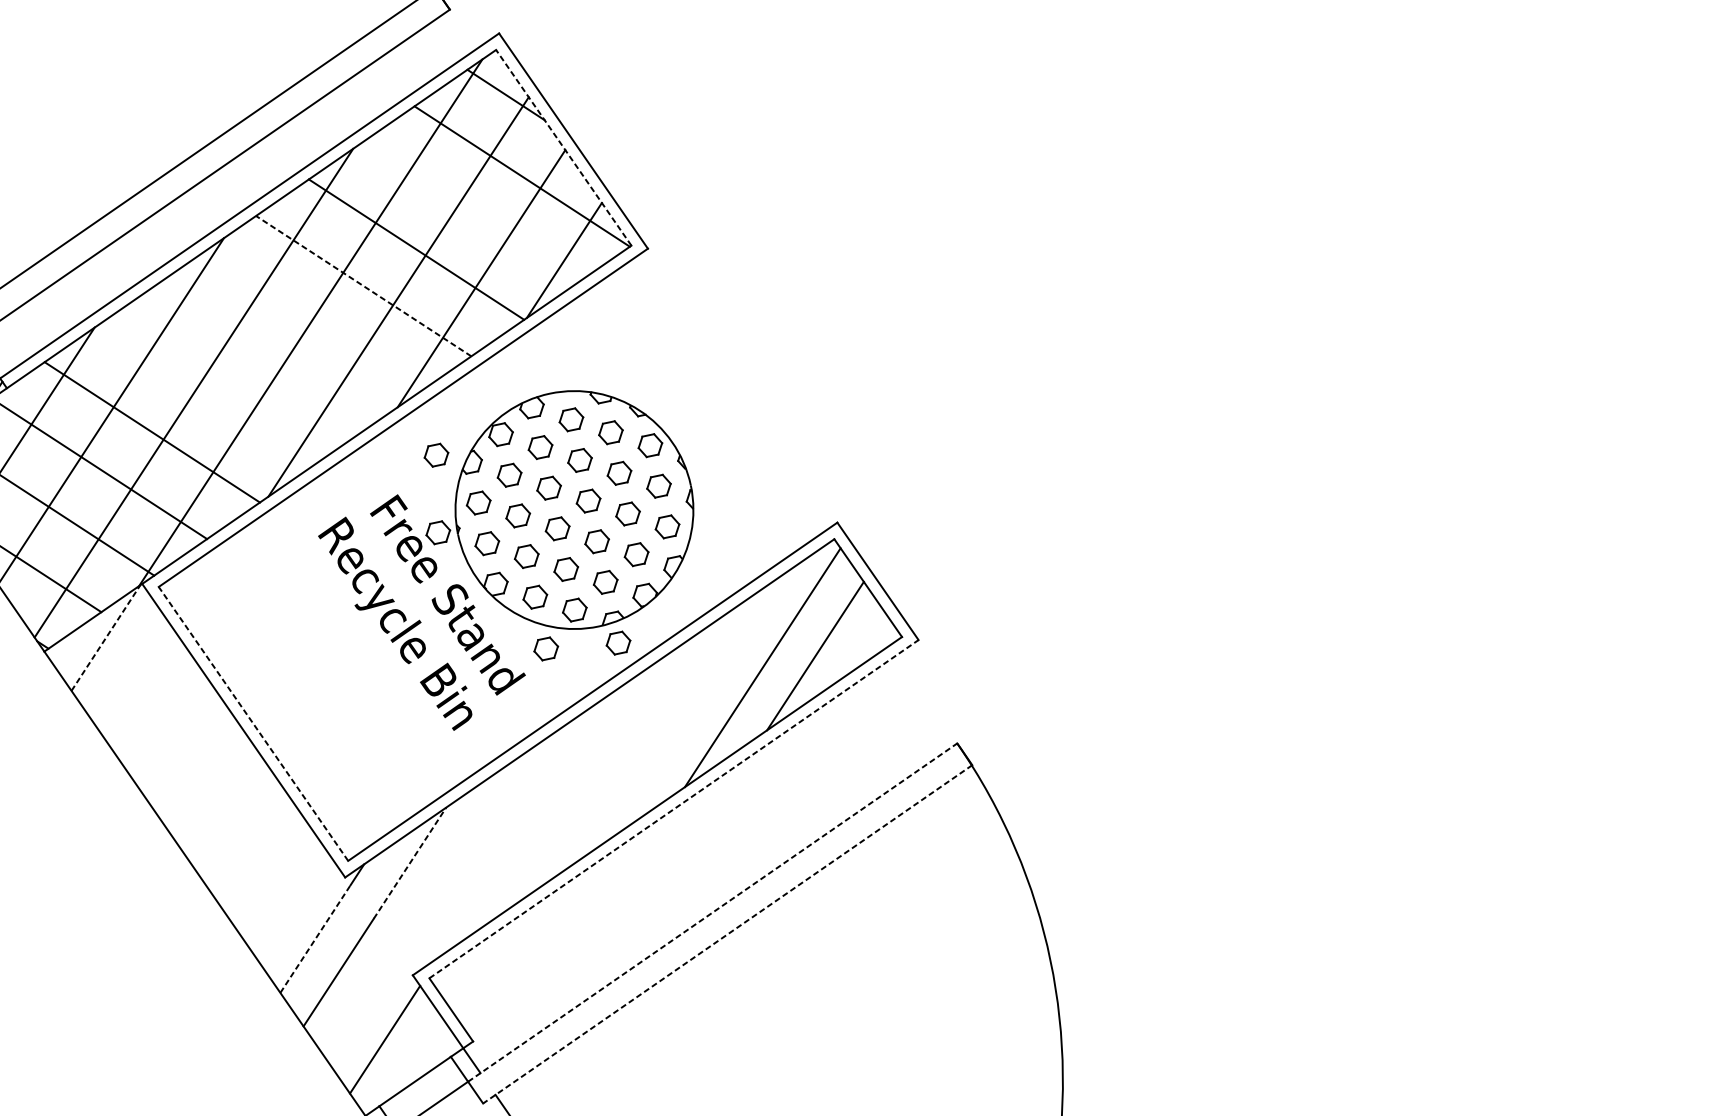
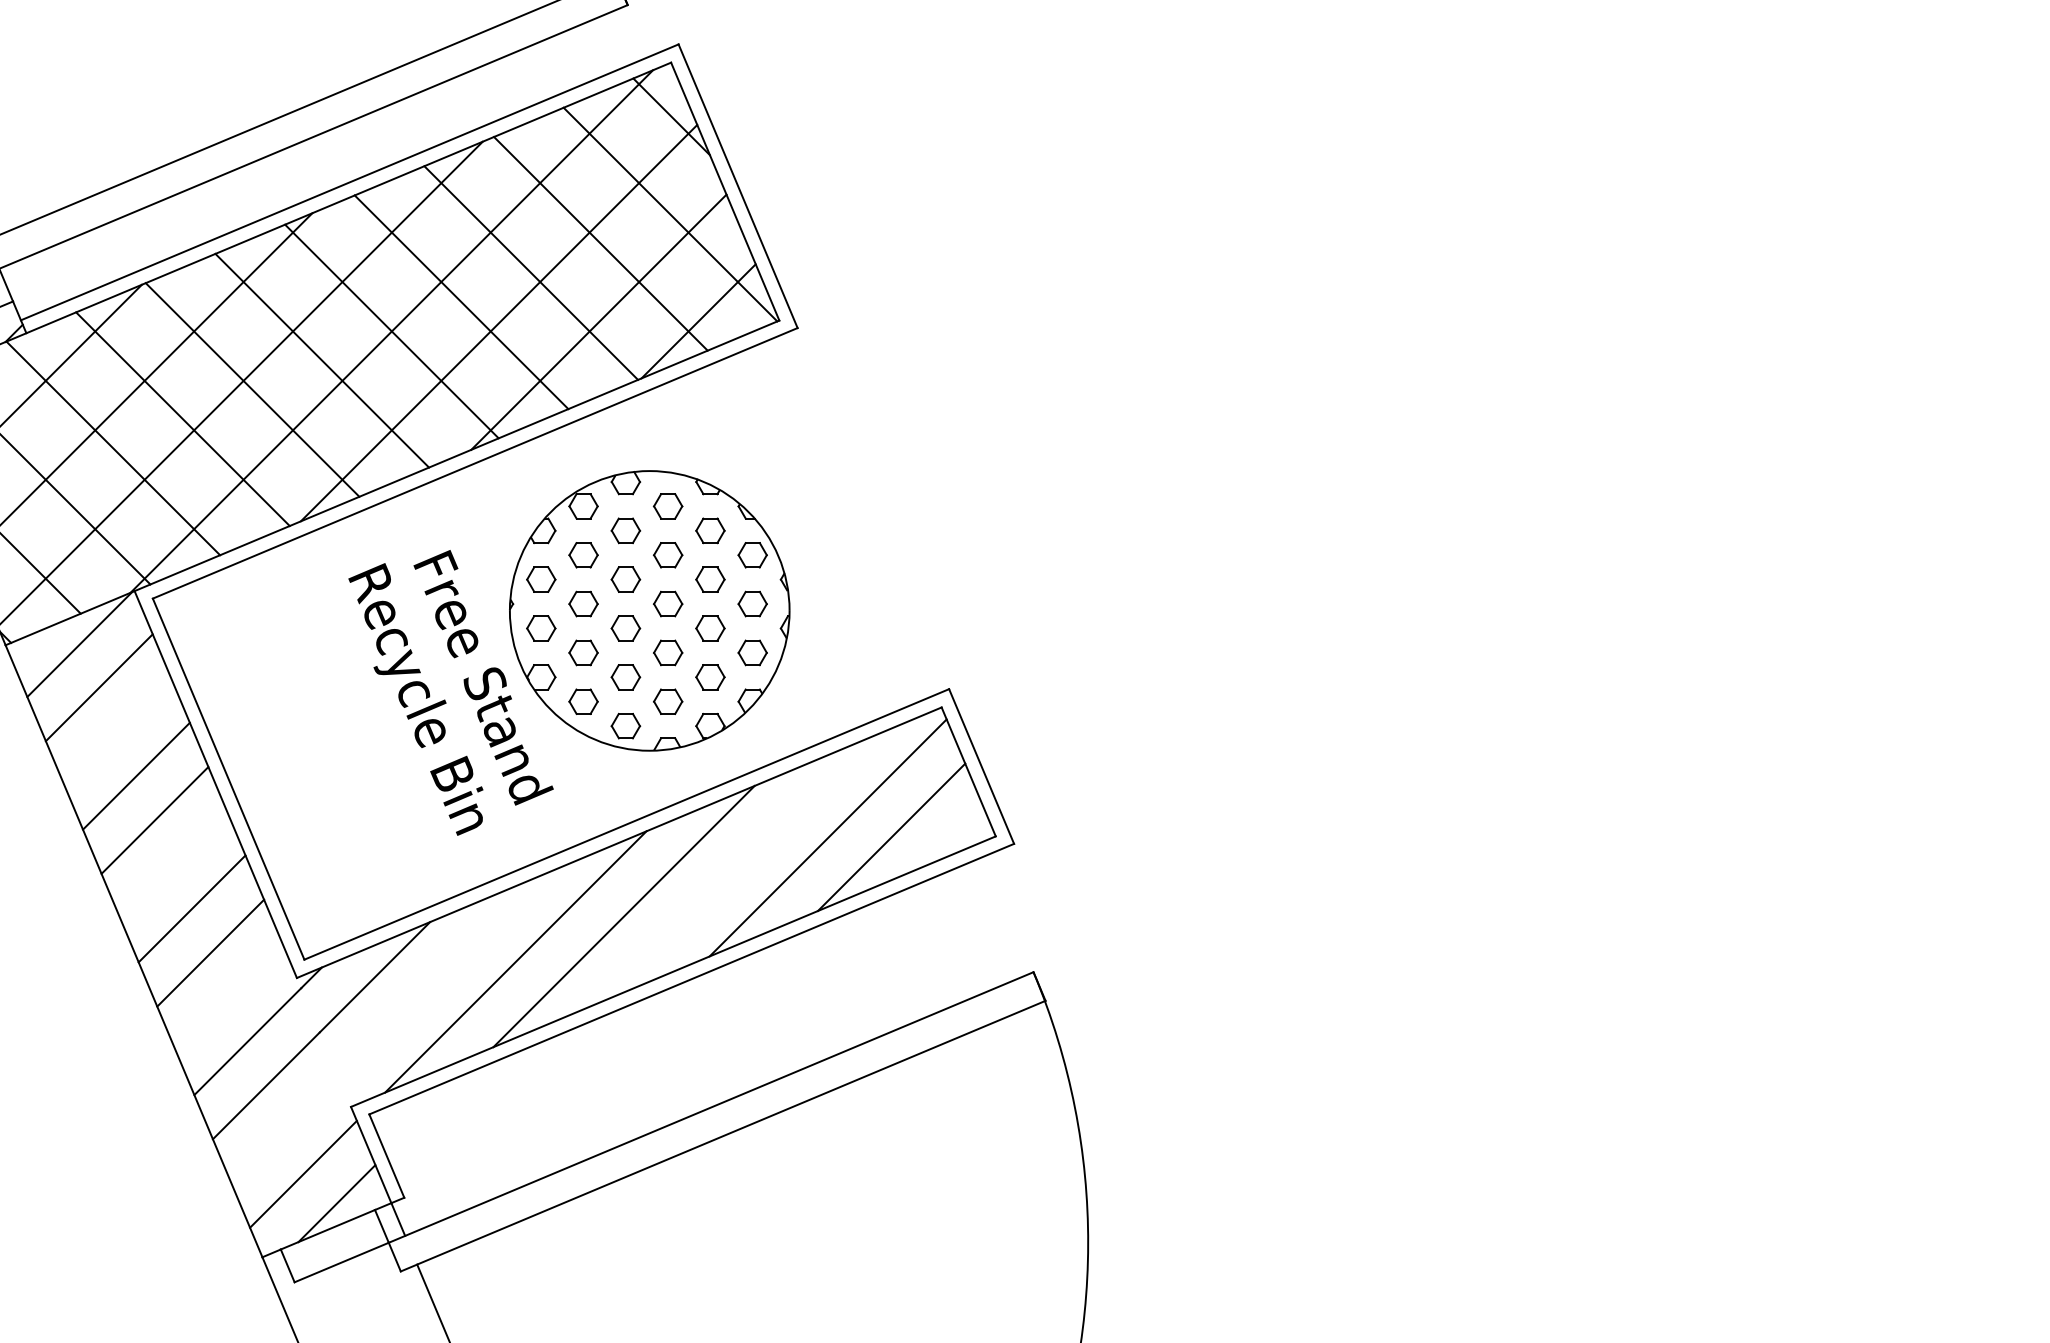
line: (563, 147) -> (725, 191), dashed -> solid
line: (469, 212) -> (600, 243), added
line: (363, 285) -> (461, 301), dashed -> solid
line: (310, 322) -> (391, 331), added
line: (258, 359) -> (322, 360), added
line: (205, 395) -> (252, 389), added
part: (436, 455) -> (504, 514), removed
part: (438, 532) -> (487, 603), removed
line: (106, 637) -> (80, 644), dashed -> solid
part: (618, 642) -> (668, 774), removed
part: (546, 648) -> (583, 763), removed
line: (129, 670) -> (98, 687), added
line: (253, 724) -> (228, 779), dashed -> solid
line: (176, 737) -> (136, 775), added
line: (606, 769) -> (623, 916), added
line: (199, 771) -> (154, 820), added
line: (673, 809) -> (691, 979), dashed -> solid
line: (524, 825) -> (515, 961), added
line: (245, 838) -> (191, 908), added
line: (410, 862) -> (375, 976), dashed -> solid
line: (268, 871) -> (210, 952), added
line: (712, 912) -> (711, 1107), dashed -> solid
line: (728, 934) -> (723, 1136), dashed -> solid
line: (315, 938) -> (247, 1041), dashed -> solid
line: (417, 1058) -> (336, 1203), added

